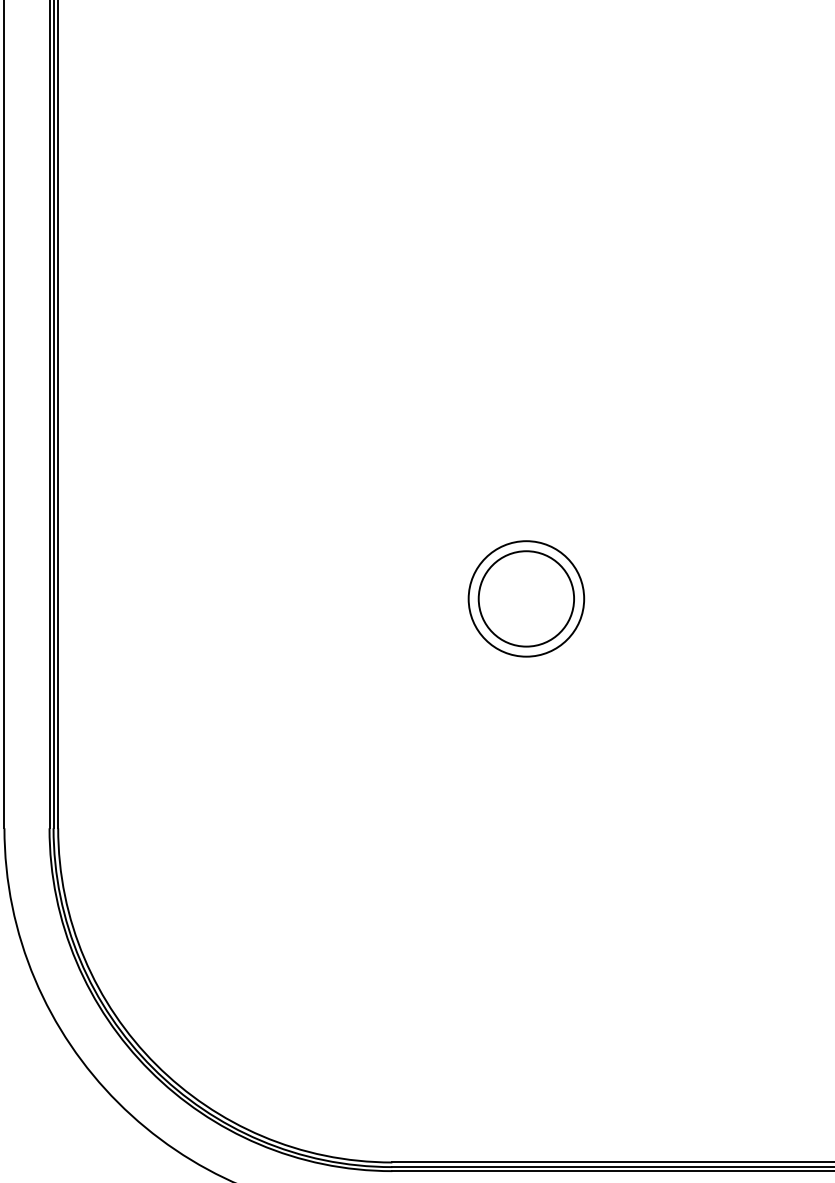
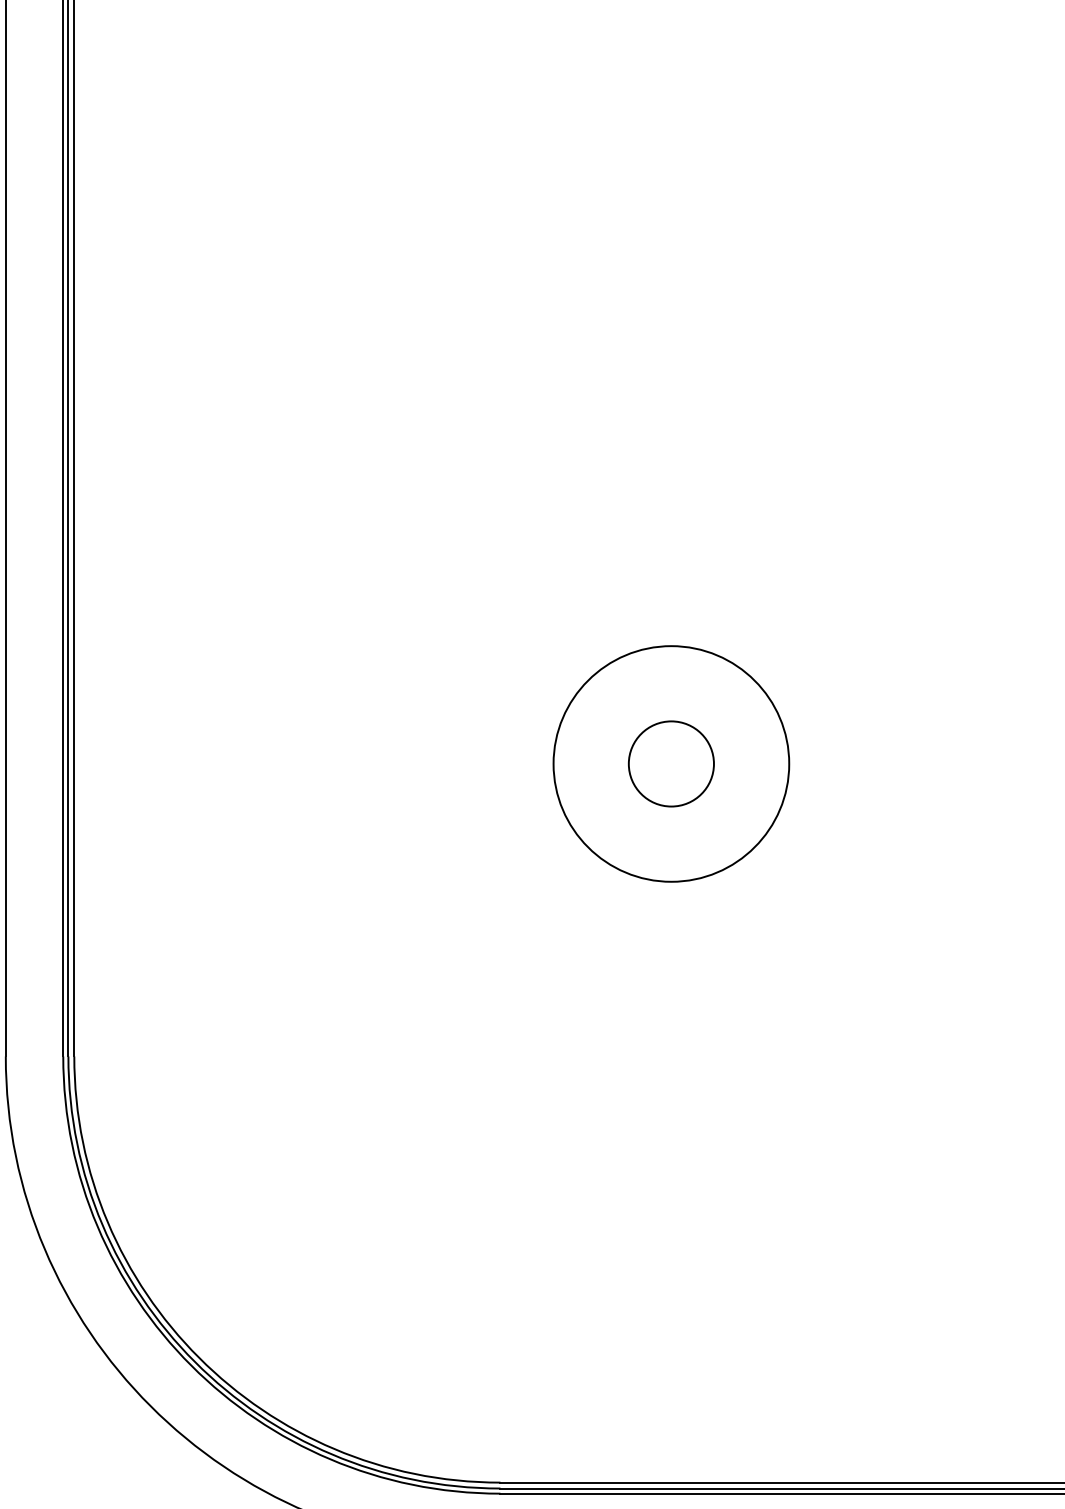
circle: (526, 598) -> (671, 763), size x0.7
circle: (526, 598) -> (671, 763), size x1.6

